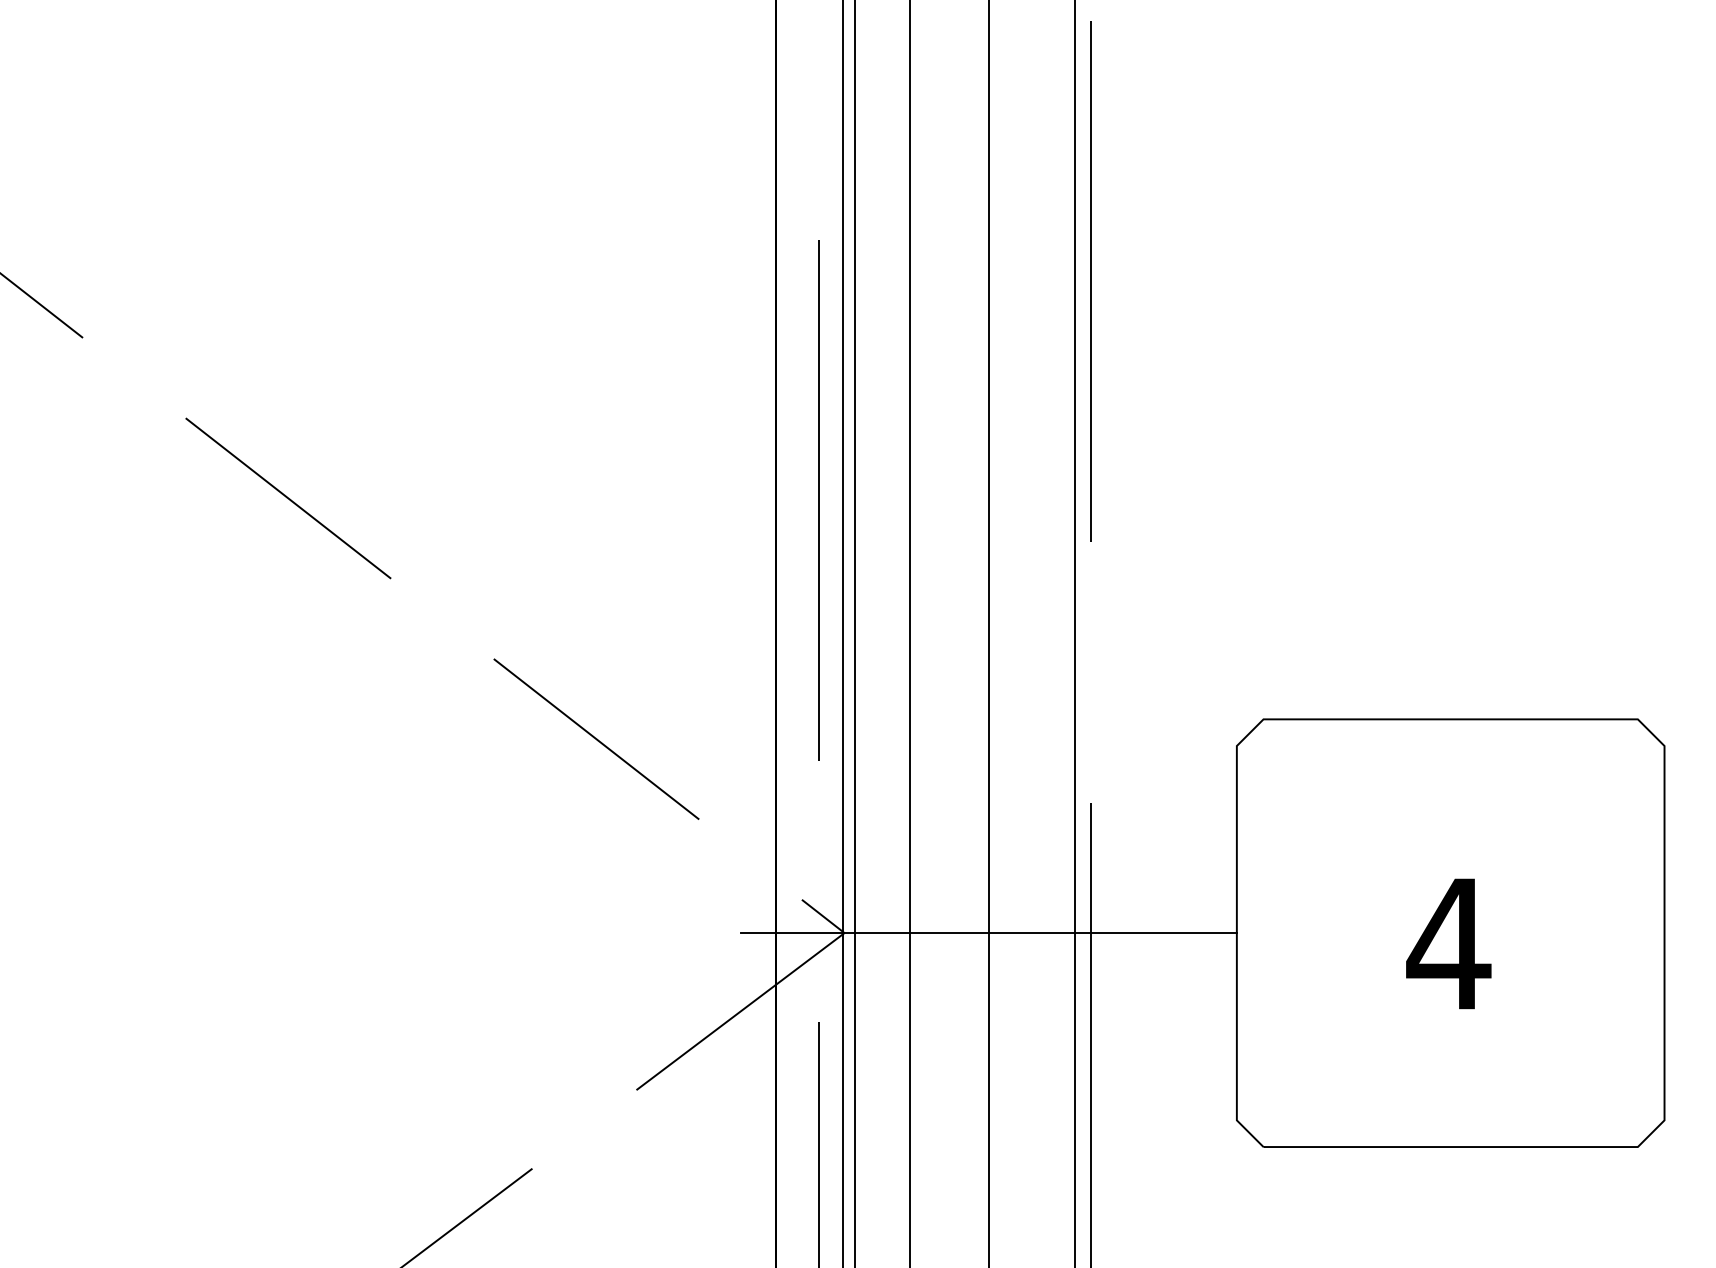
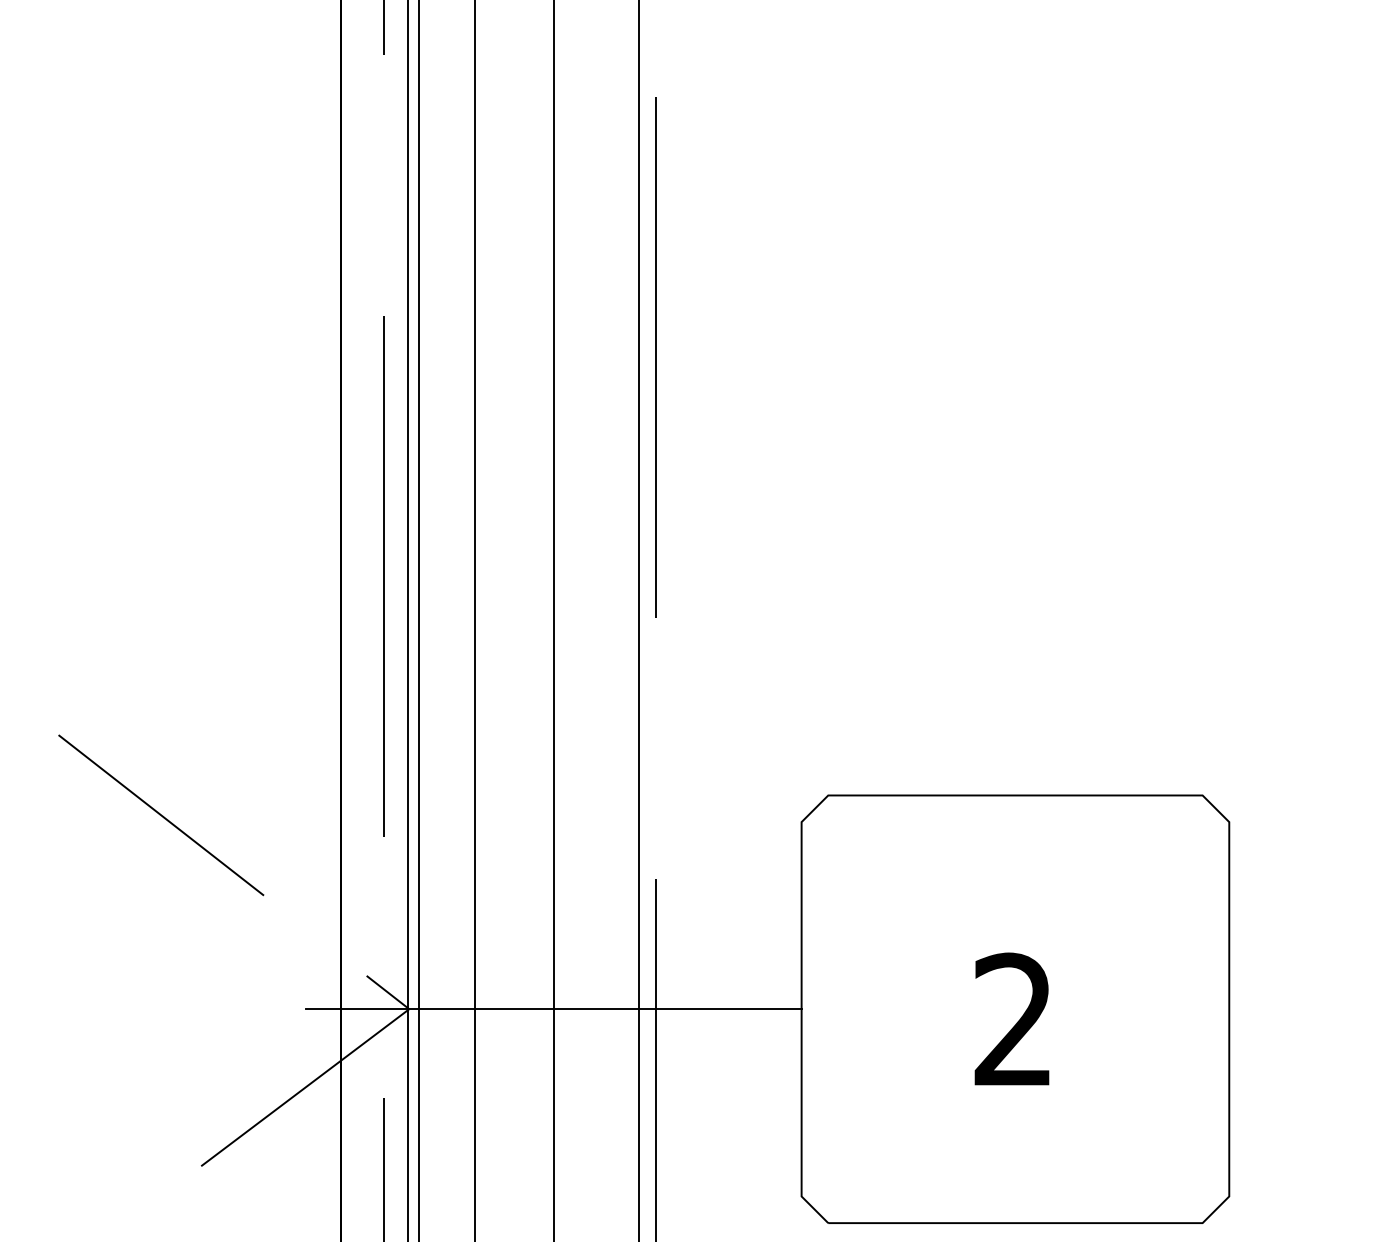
text: (1448, 942) -> (1013, 1018), 4 -> 2

